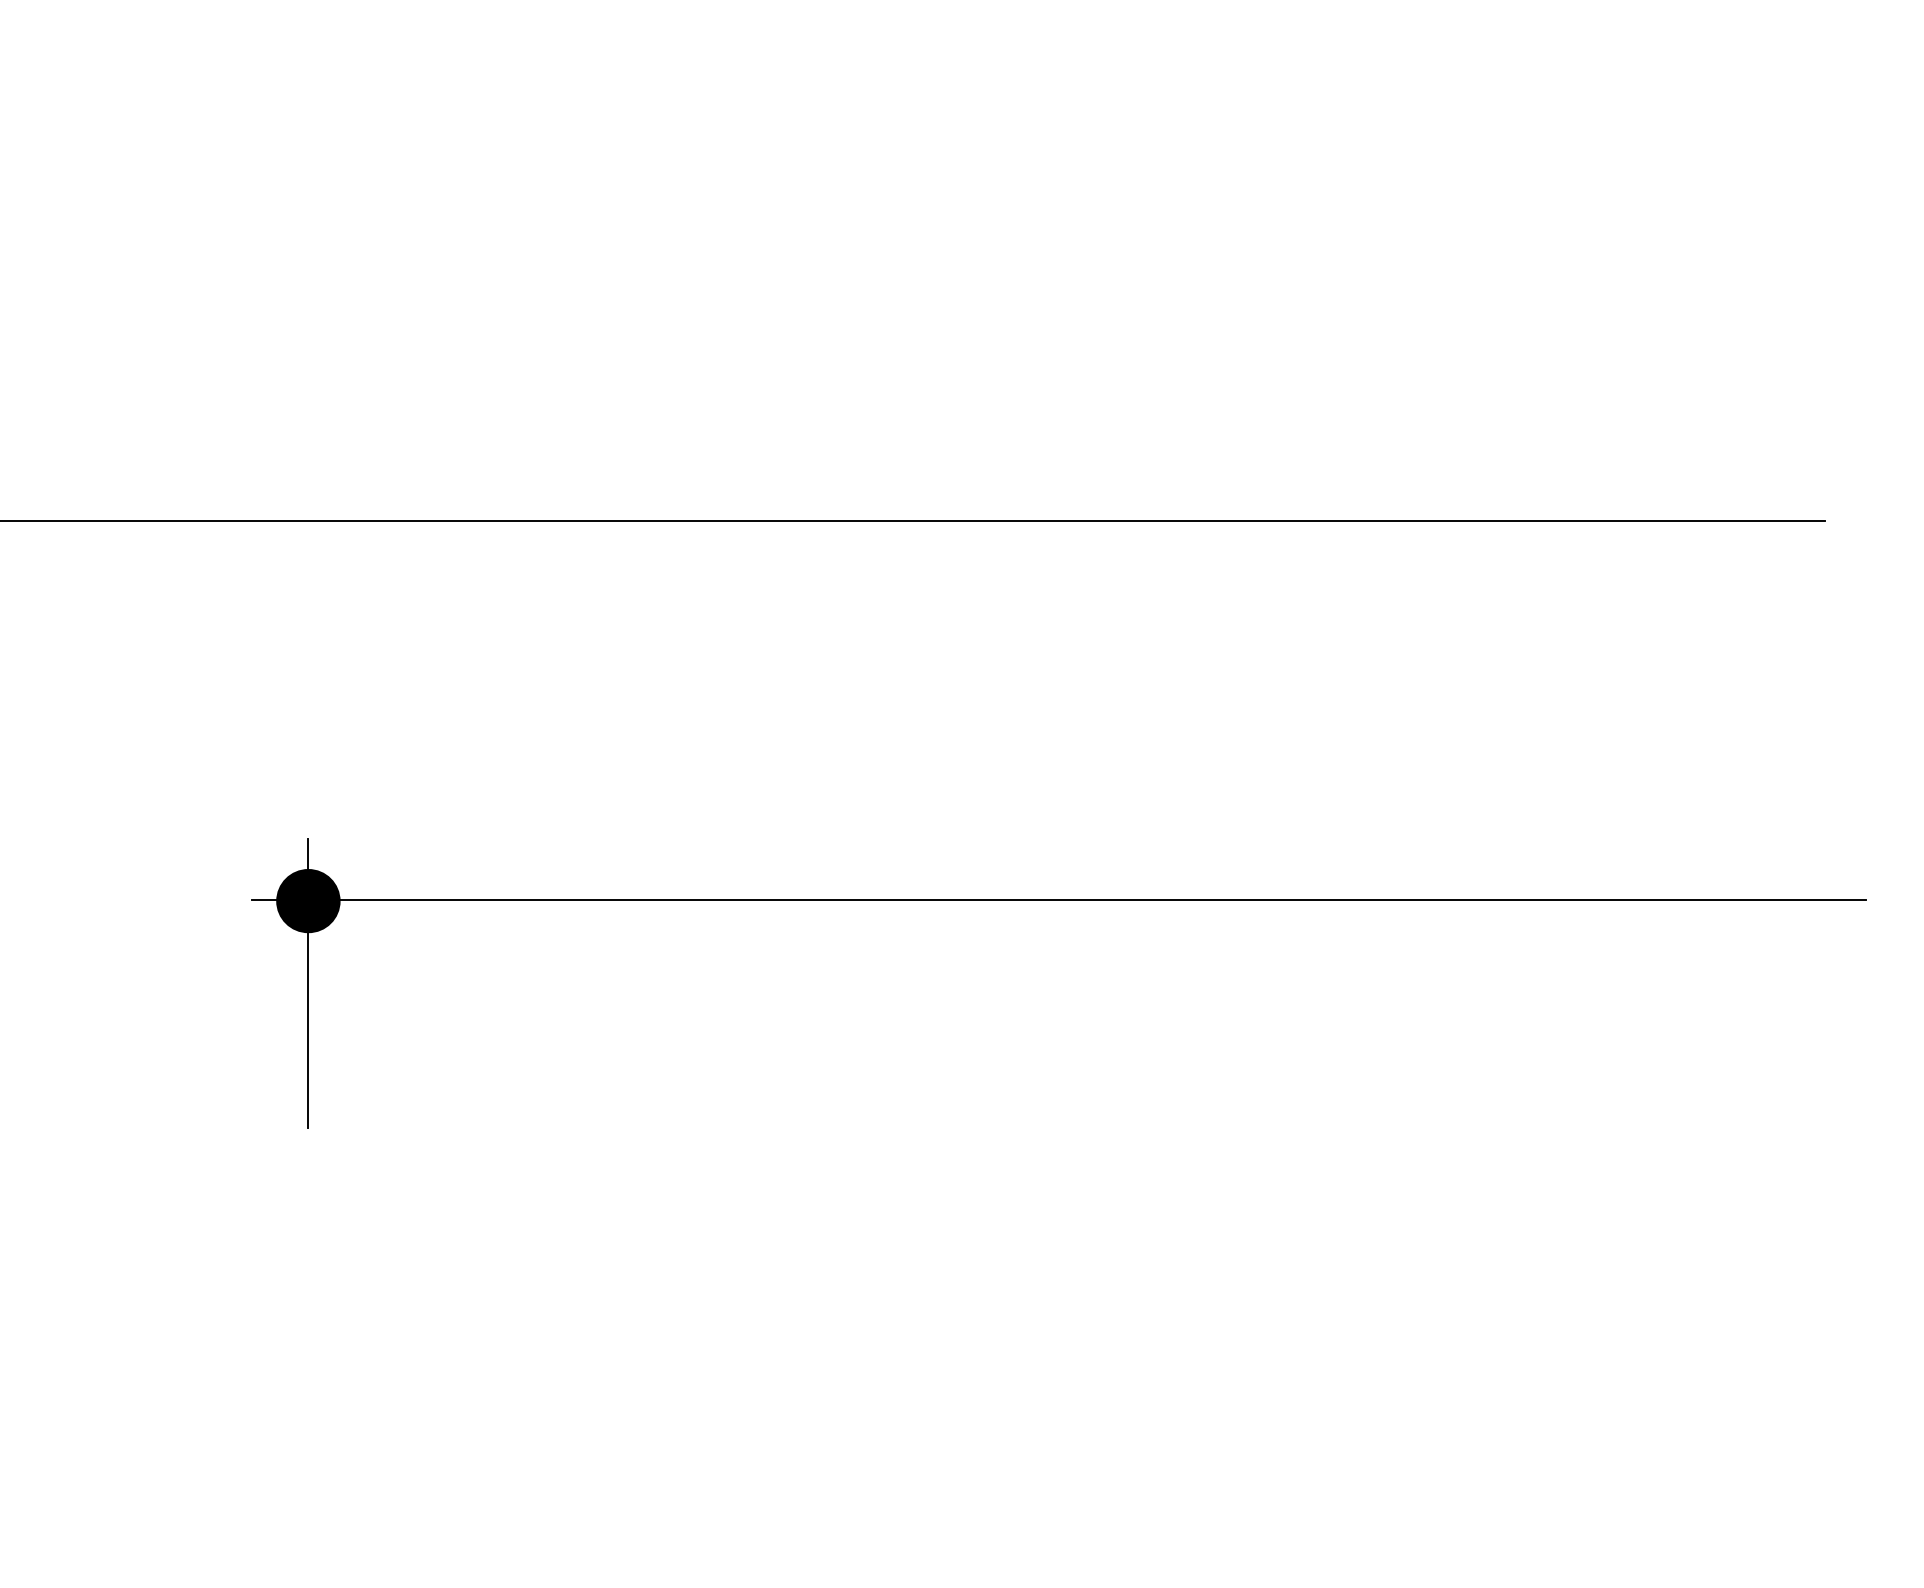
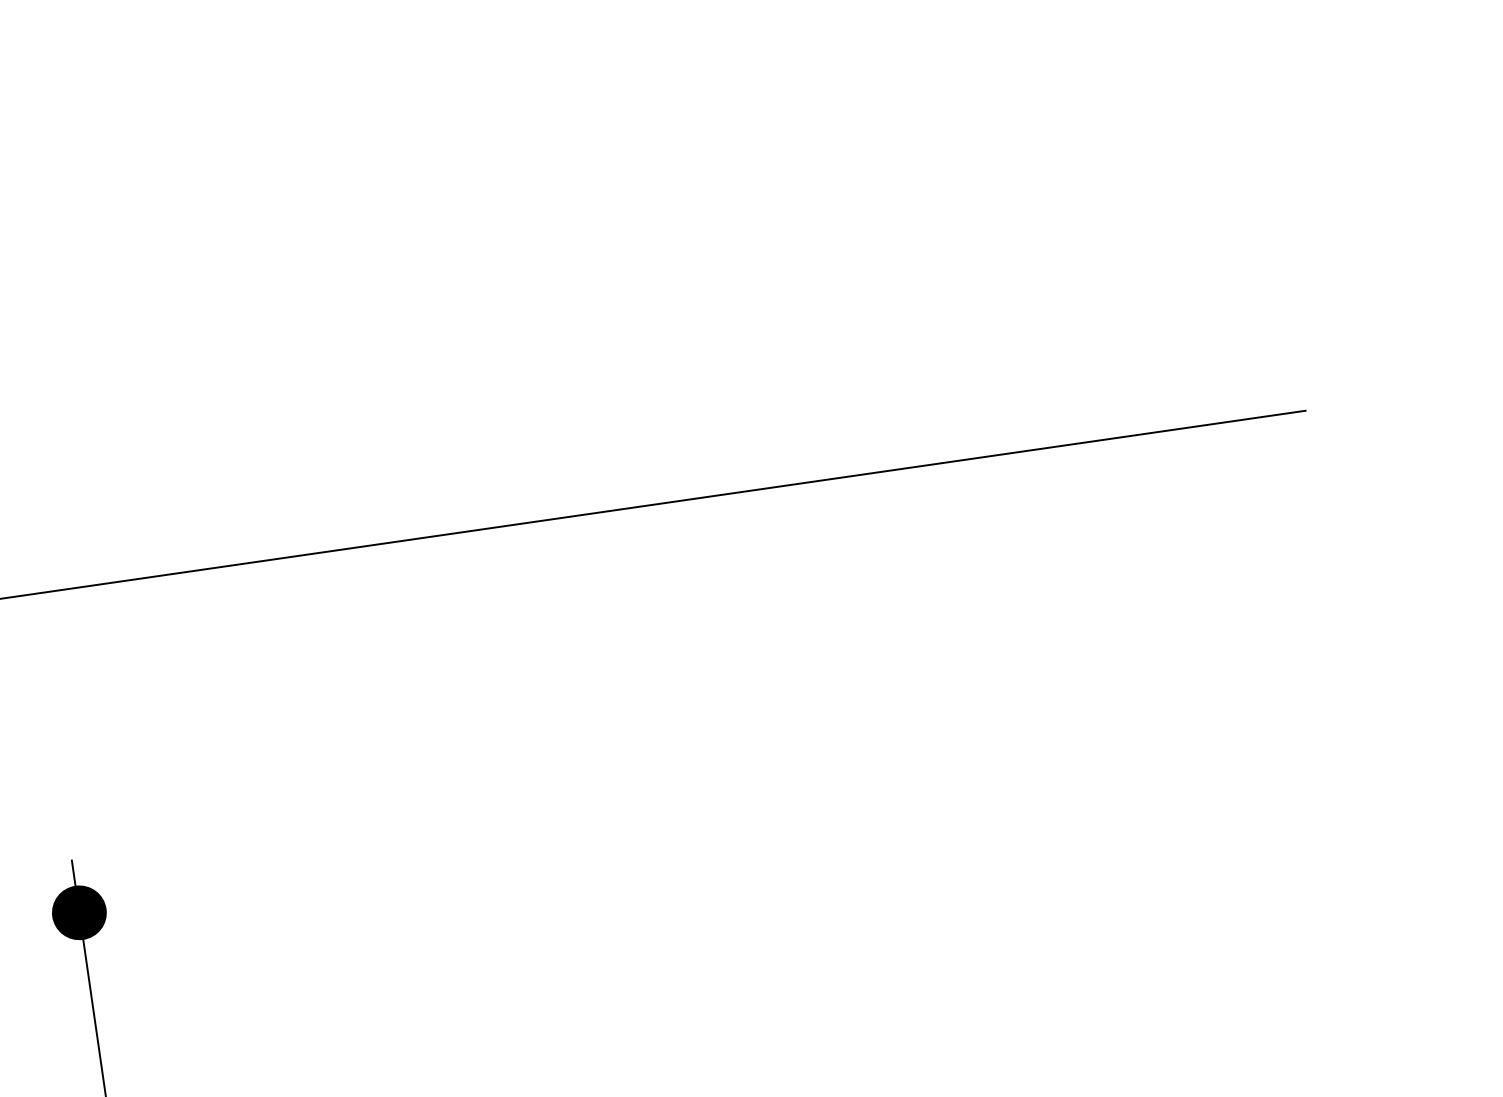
line: (1059, 900) -> (709, 821), removed

